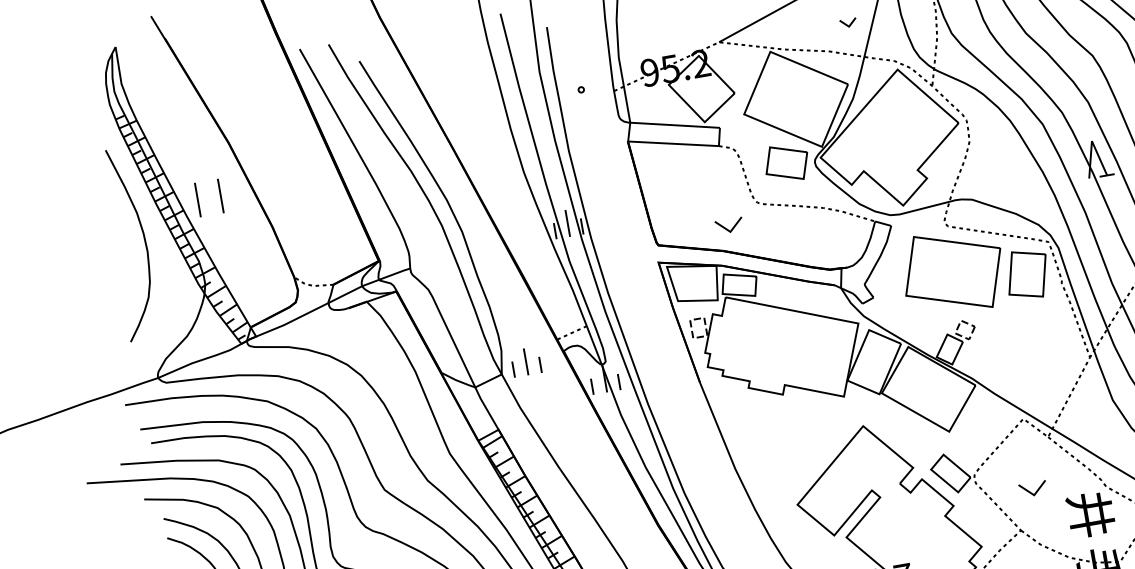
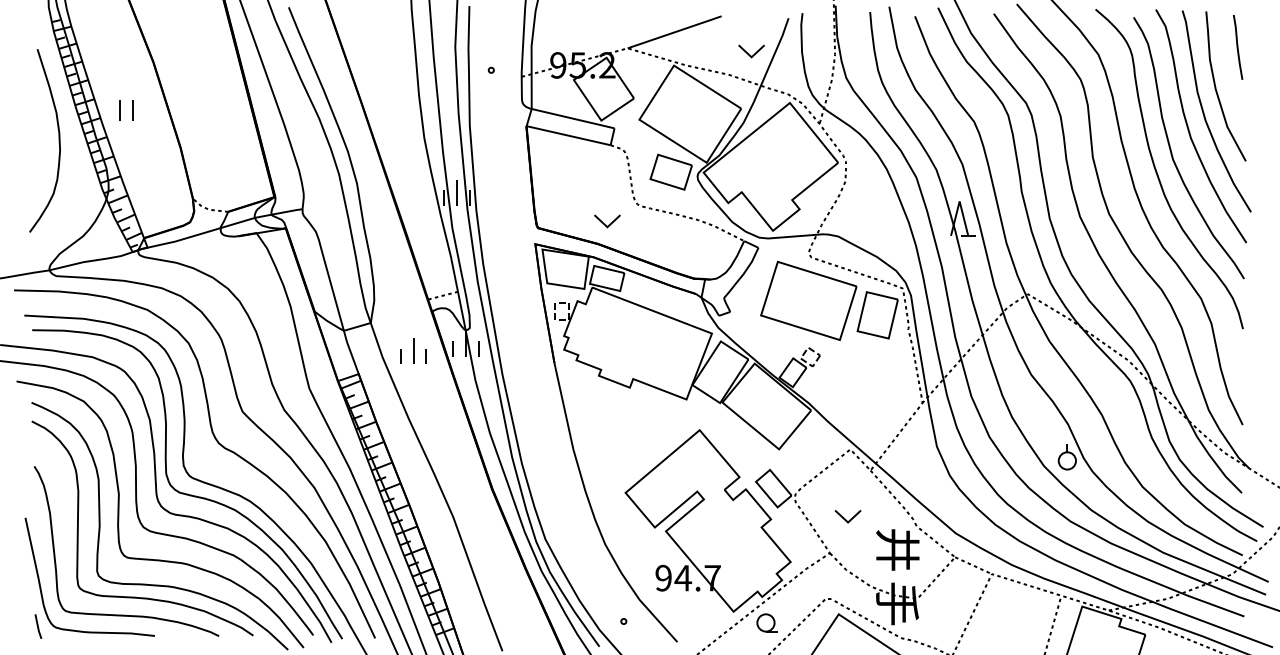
part: (848, 23) -> (751, 51), size x1.67
part: (209, 197) -> (126, 110), size x0.62
part: (525, 361) -> (413, 350), moved

